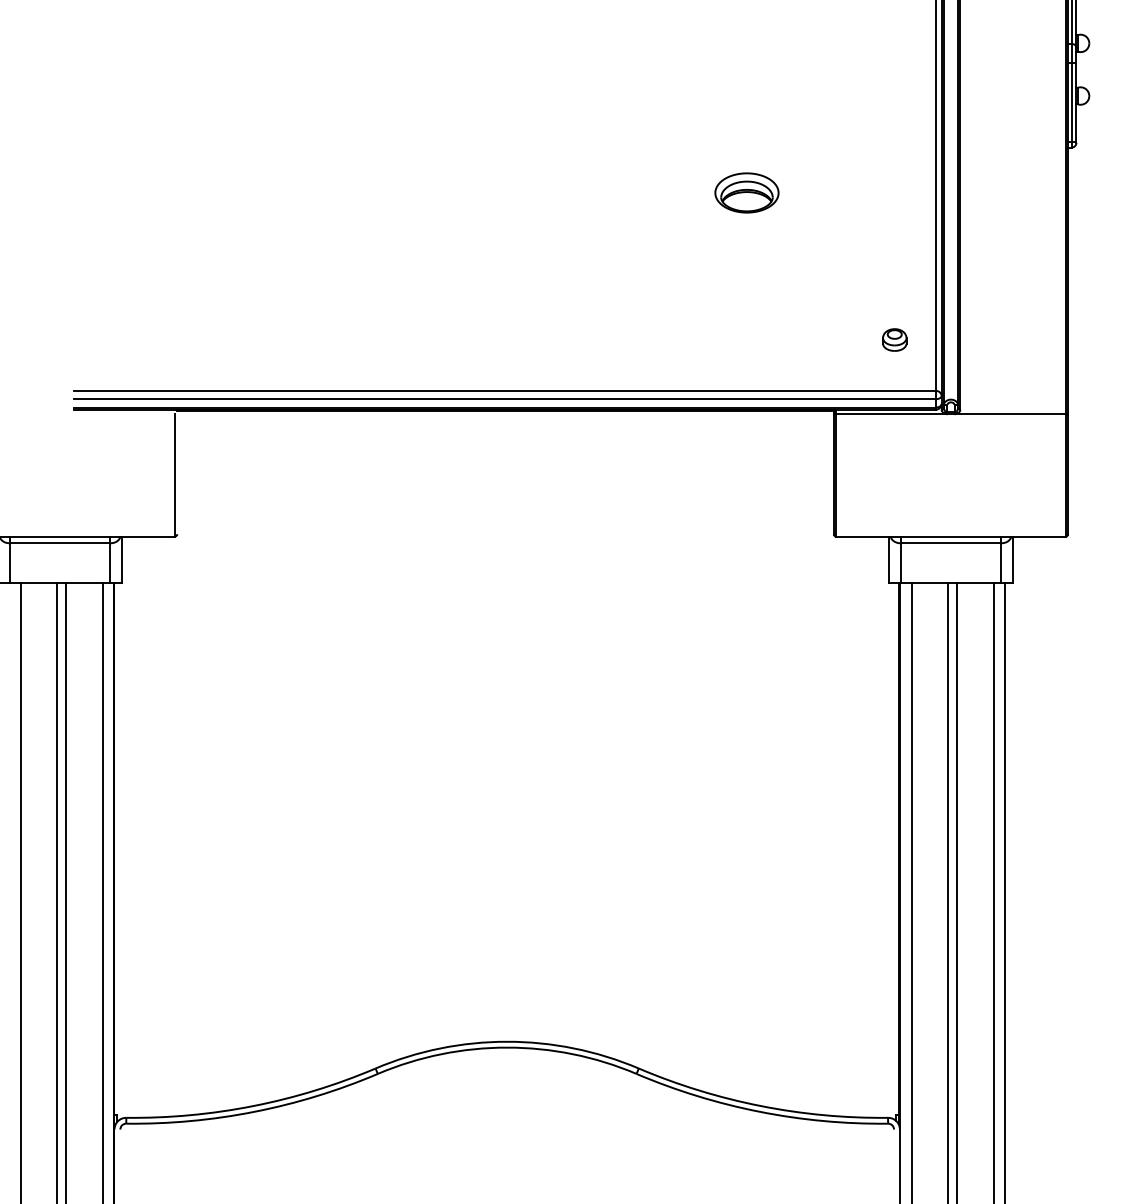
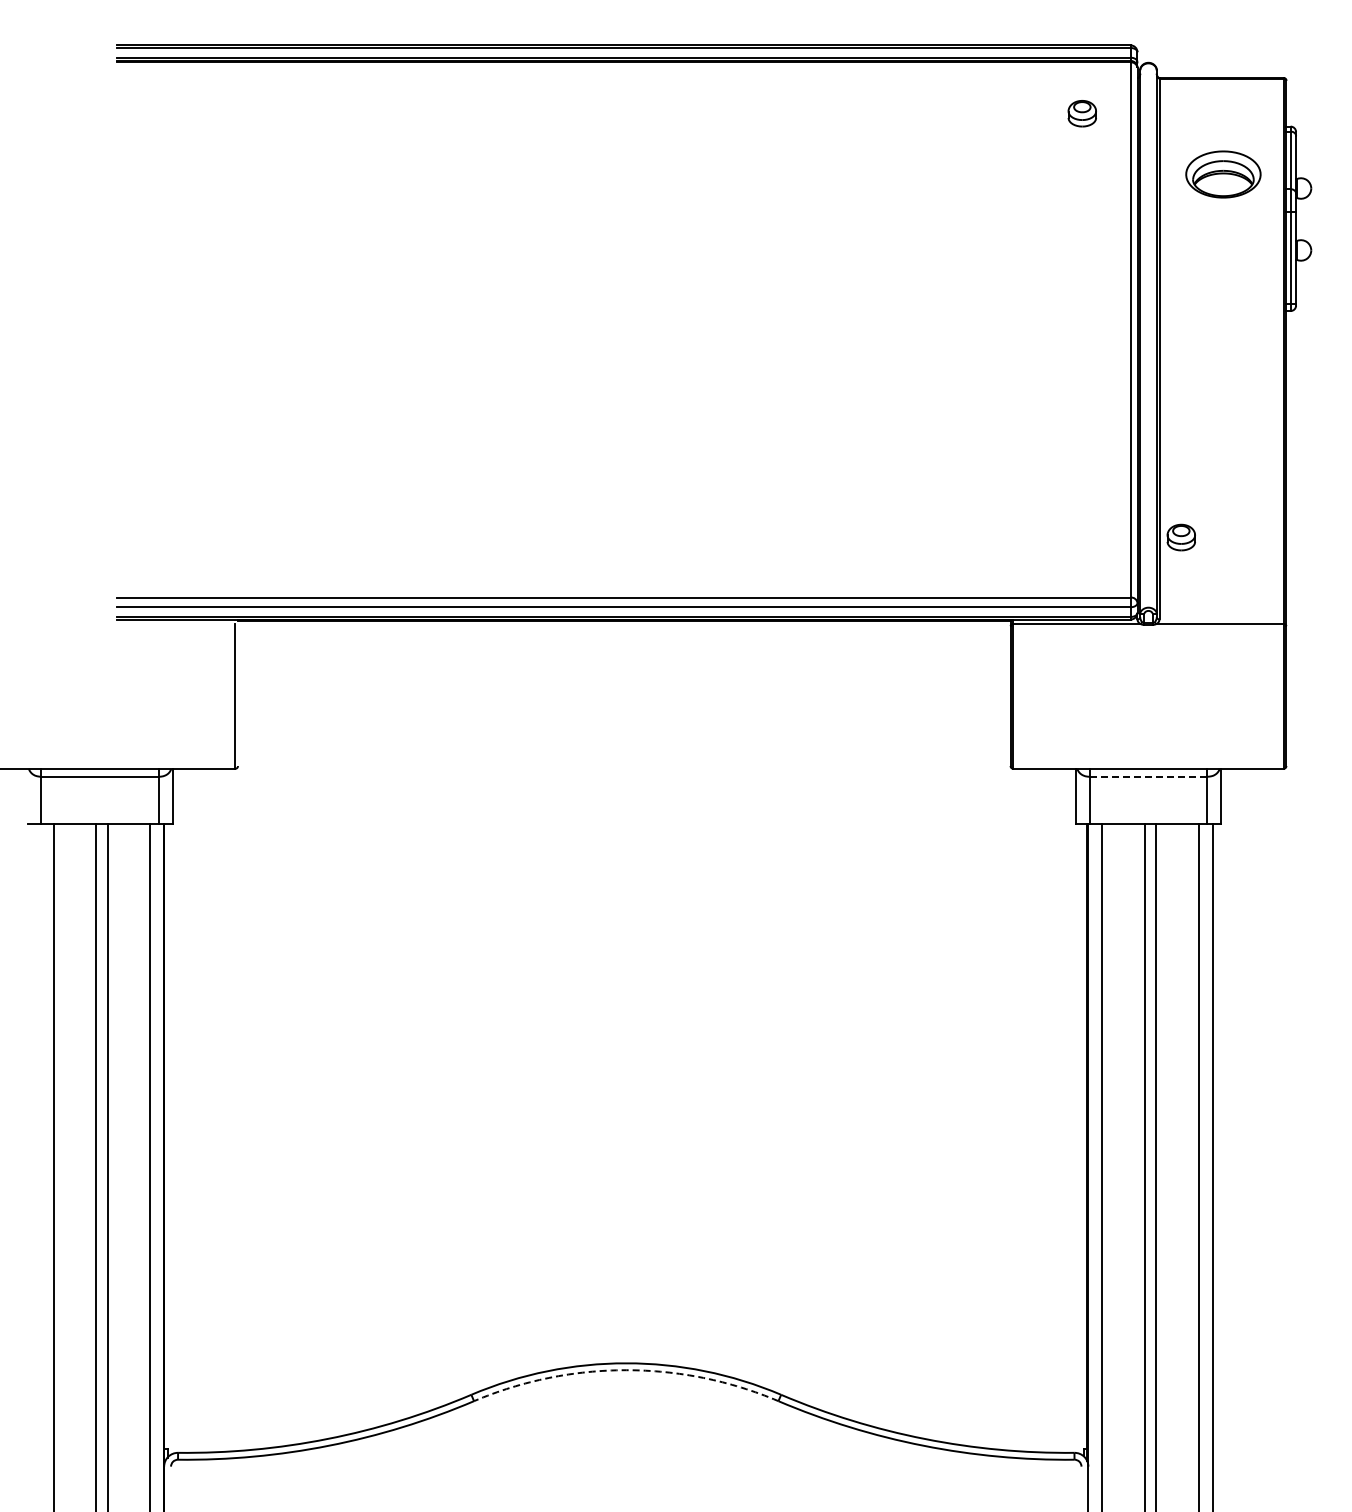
part: (747, 192) -> (1223, 174), moved
part: (894, 339) -> (1180, 537), moved
line: (950, 543) -> (1148, 776), solid -> dashed
arc: (507, 1047) -> (626, 1370), solid -> dashed

